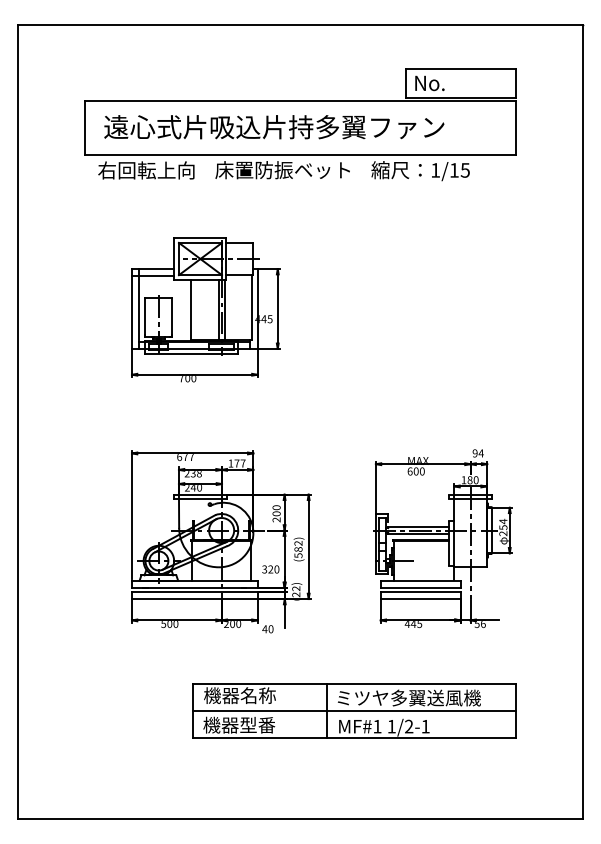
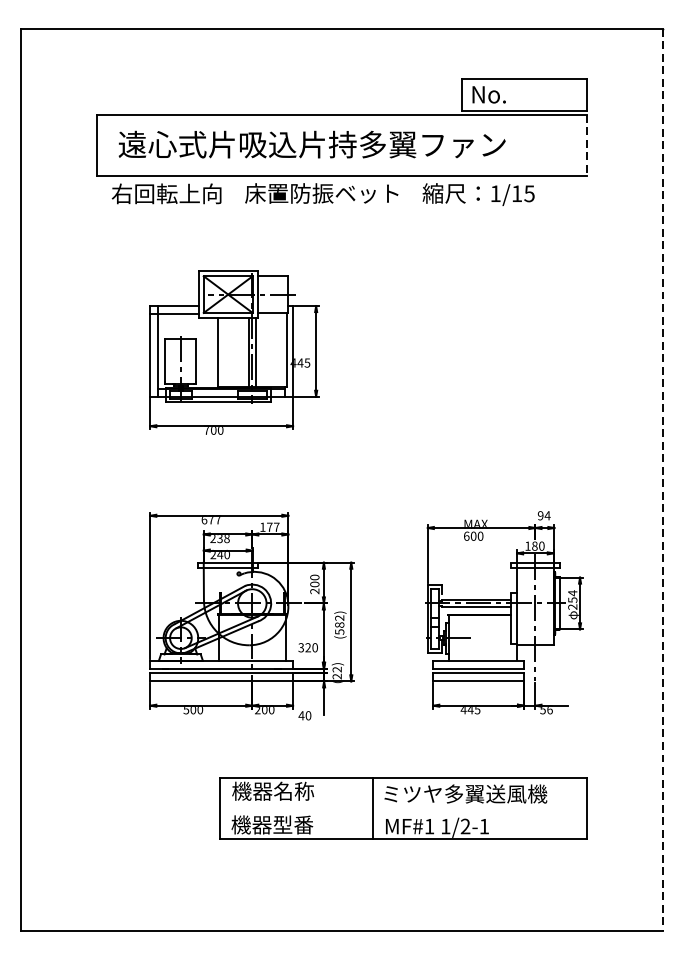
line: (515, 127) -> (586, 144), solid -> dashed
line: (582, 422) -> (662, 480), solid -> dashed
line: (353, 711) -> (402, 809), removed

